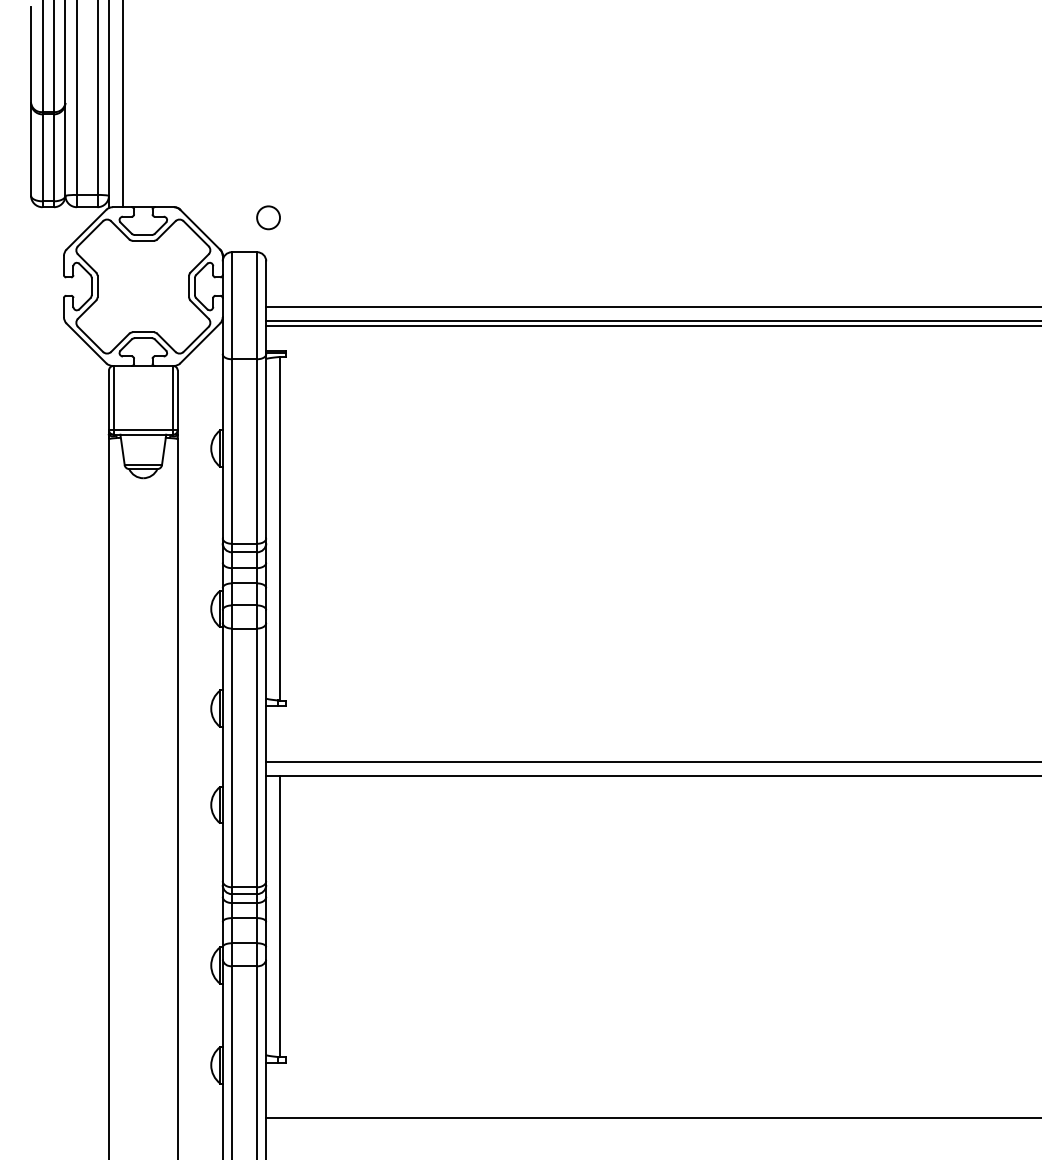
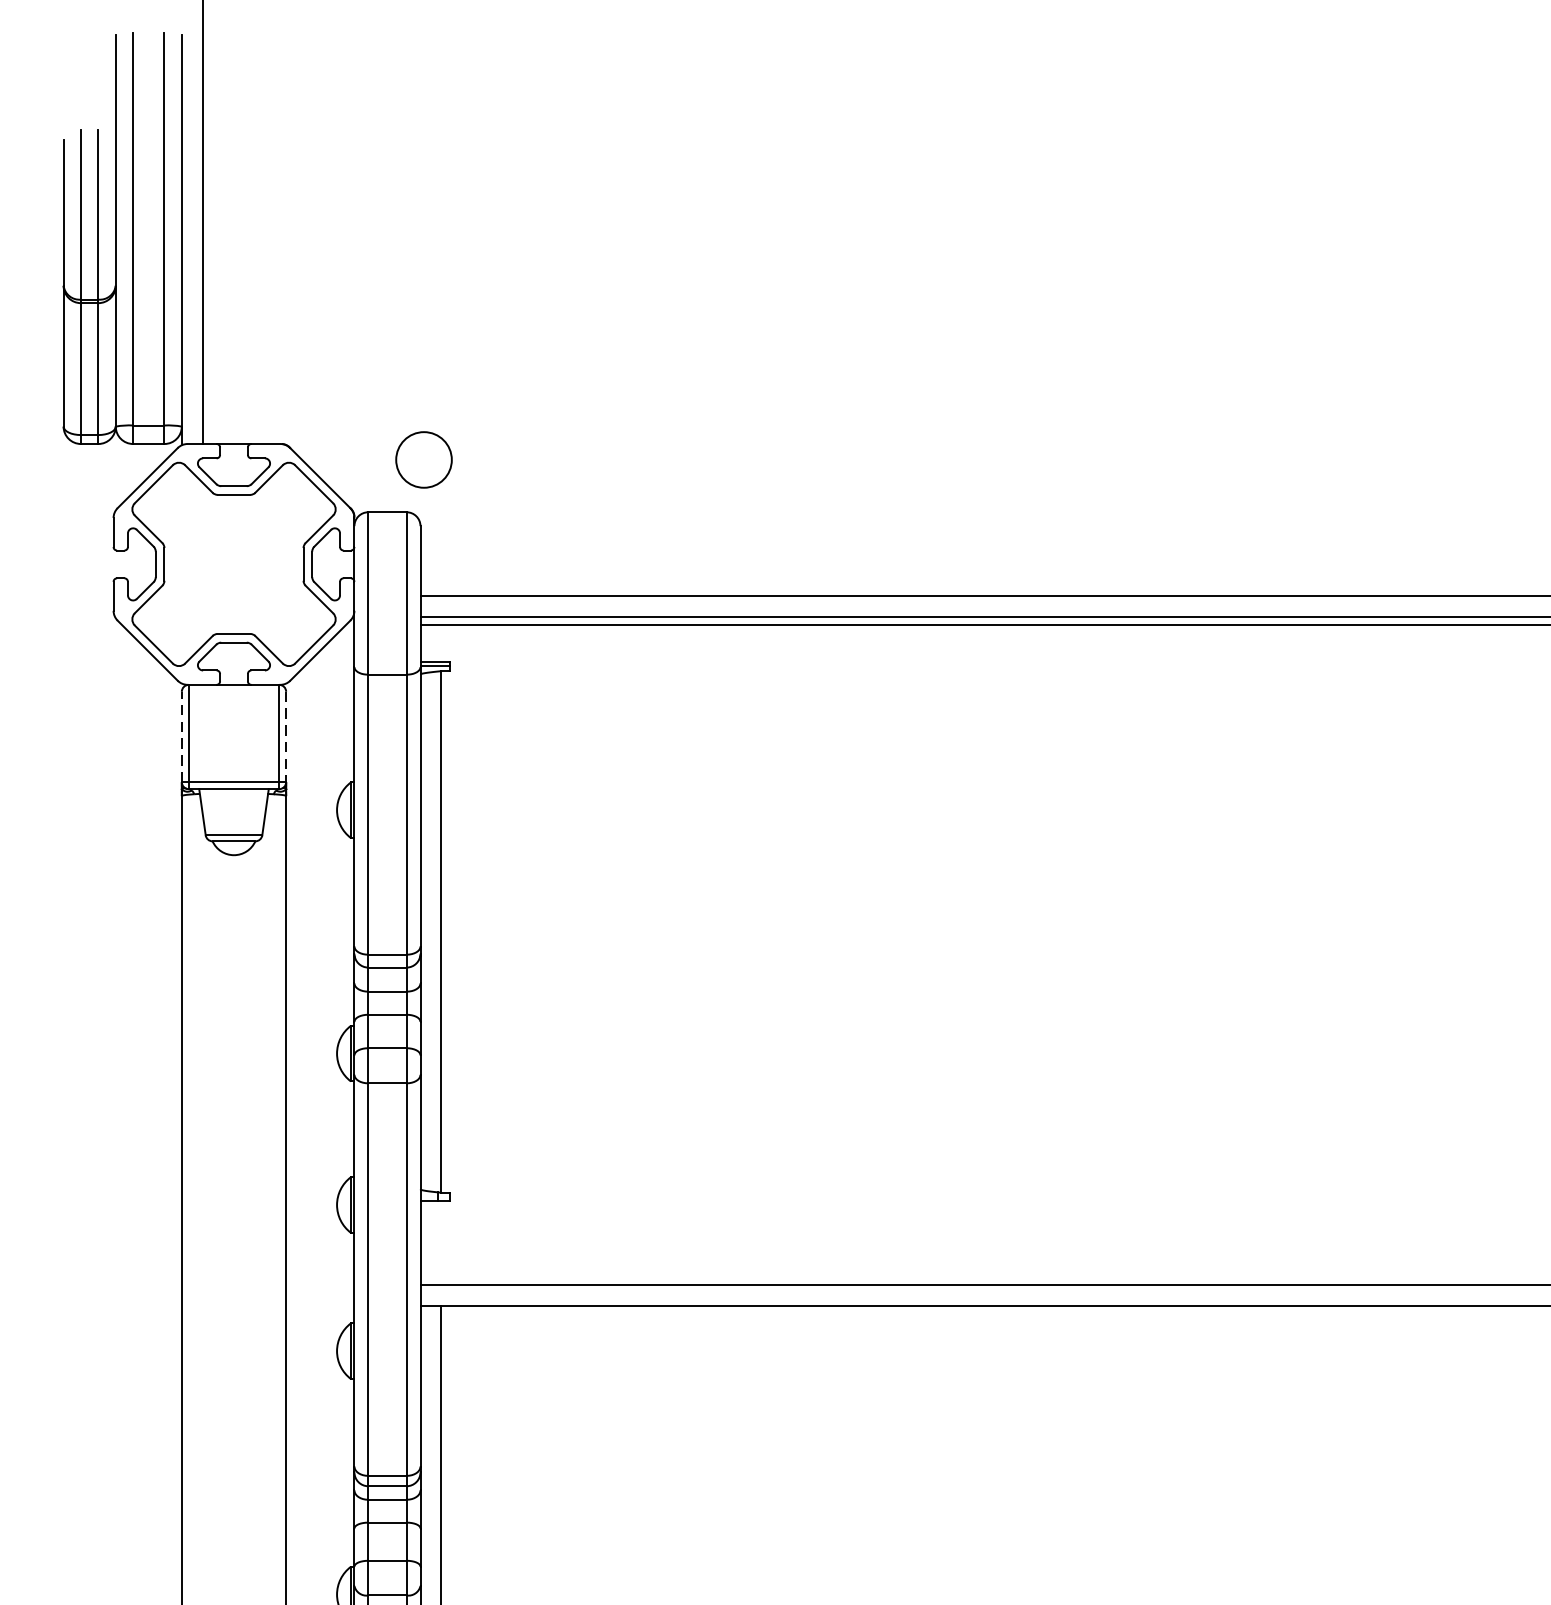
circle: (268, 217) -> (423, 459), size x1.6
line: (108, 400) -> (181, 737), solid -> dashed
line: (177, 400) -> (285, 737), solid -> dashed

